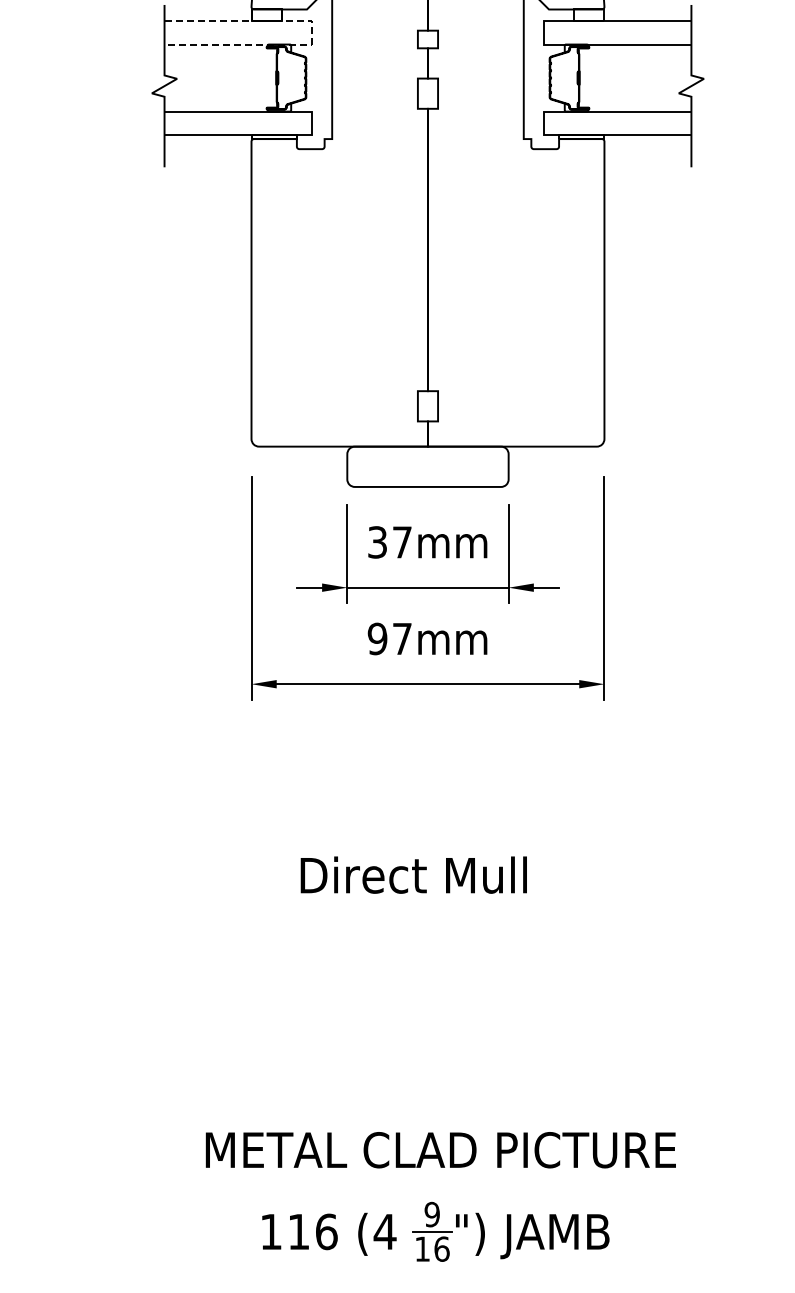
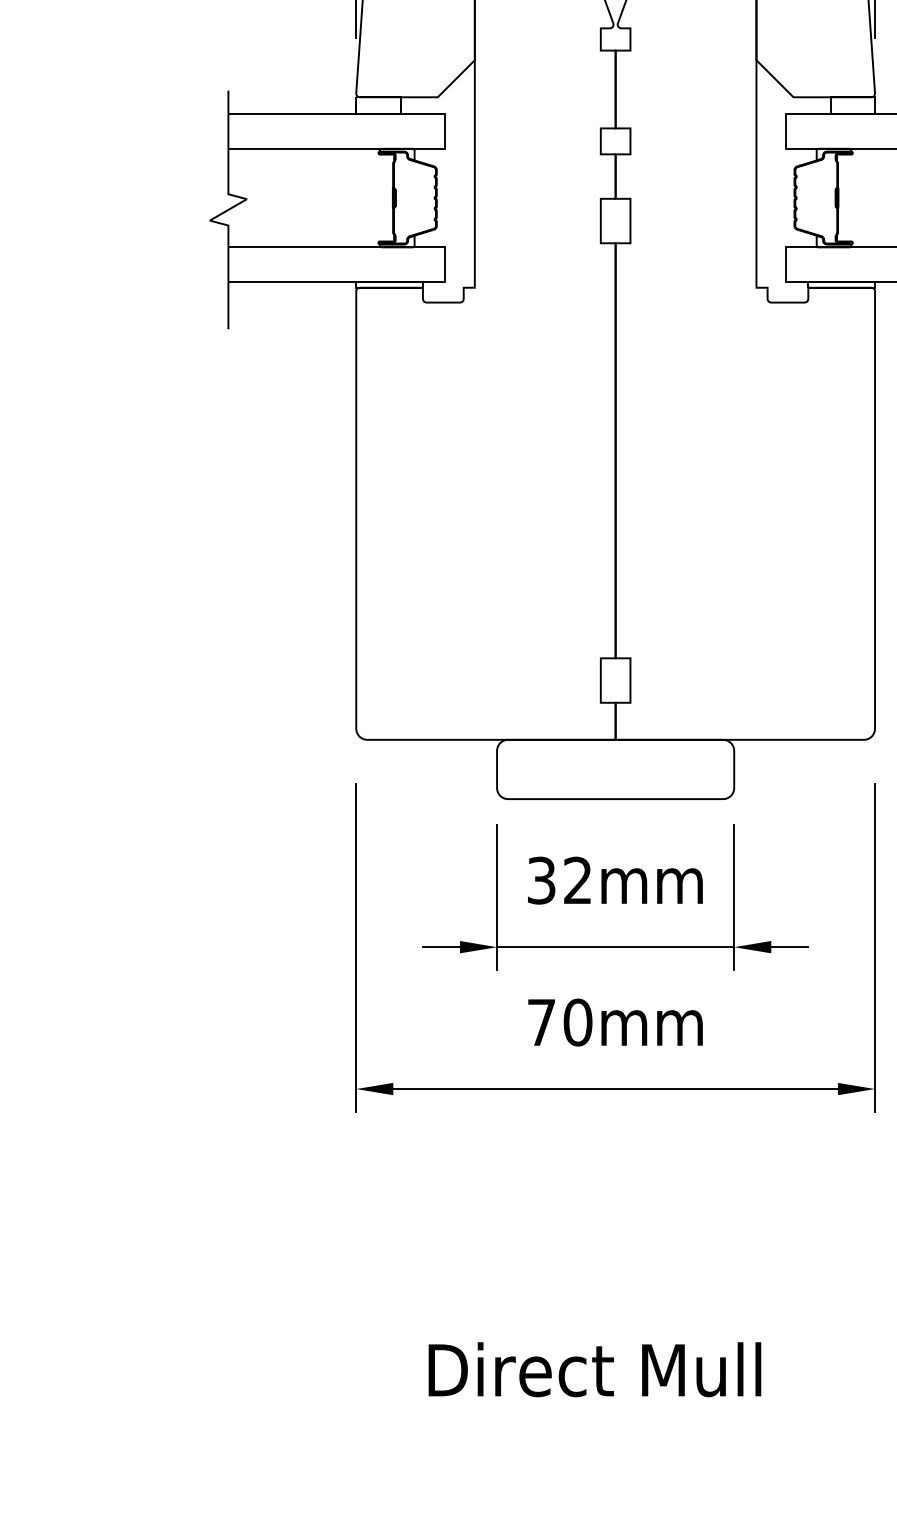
line: (312, 32) -> (445, 131), dashed -> solid
text: (402, 542) -> (578, 880), 37mm -> 32mm
text: (389, 638) -> (559, 1021), 97mm -> 70mm

